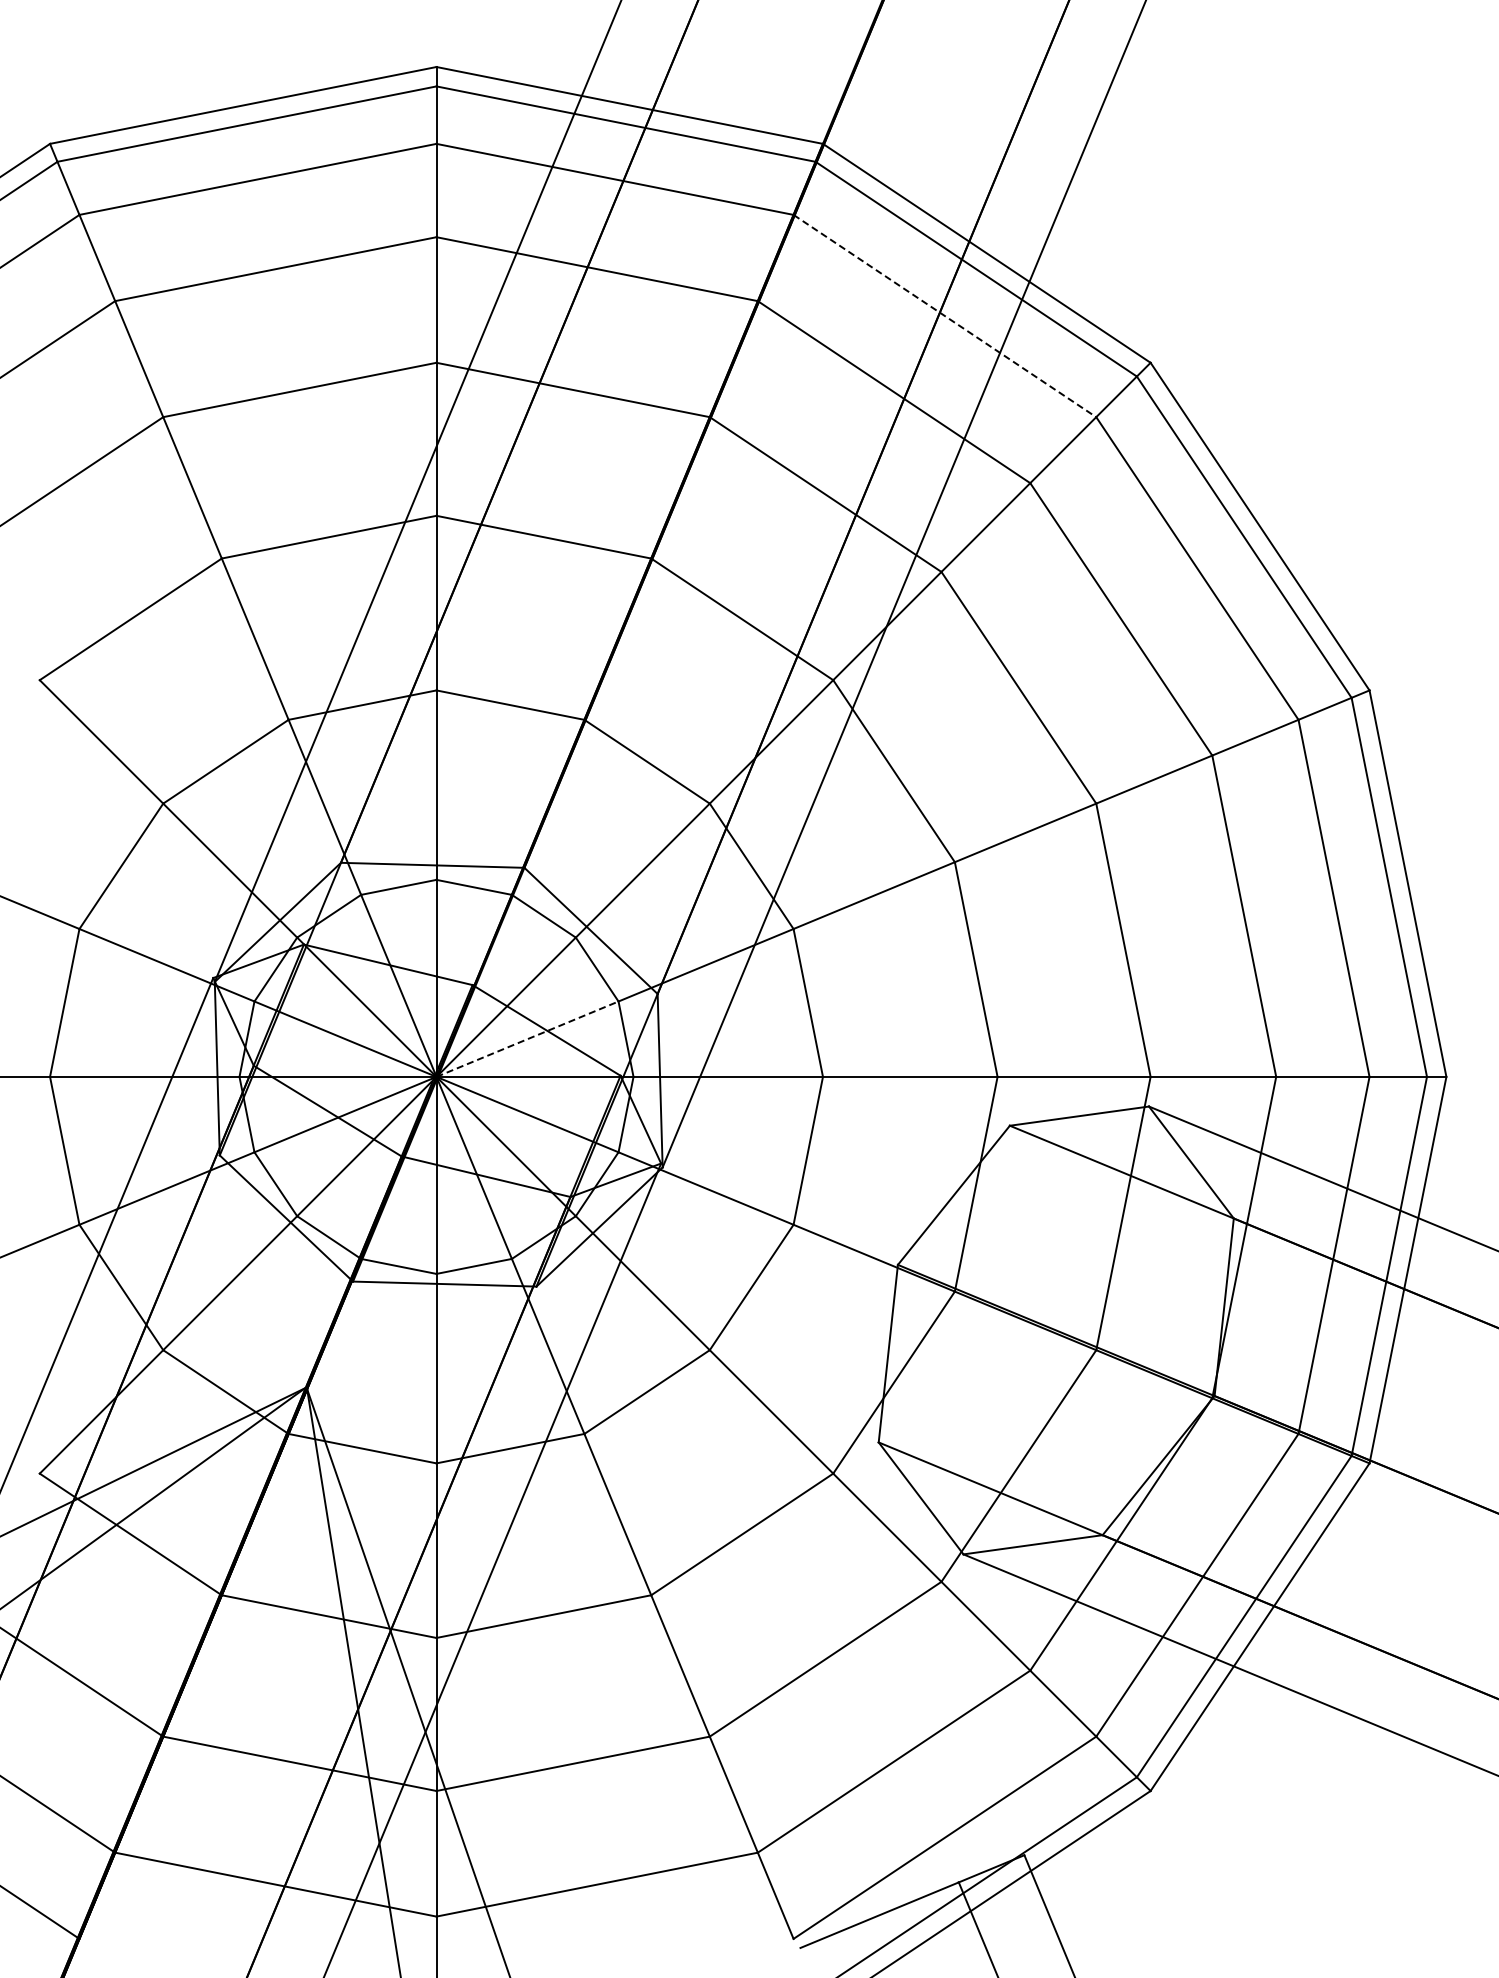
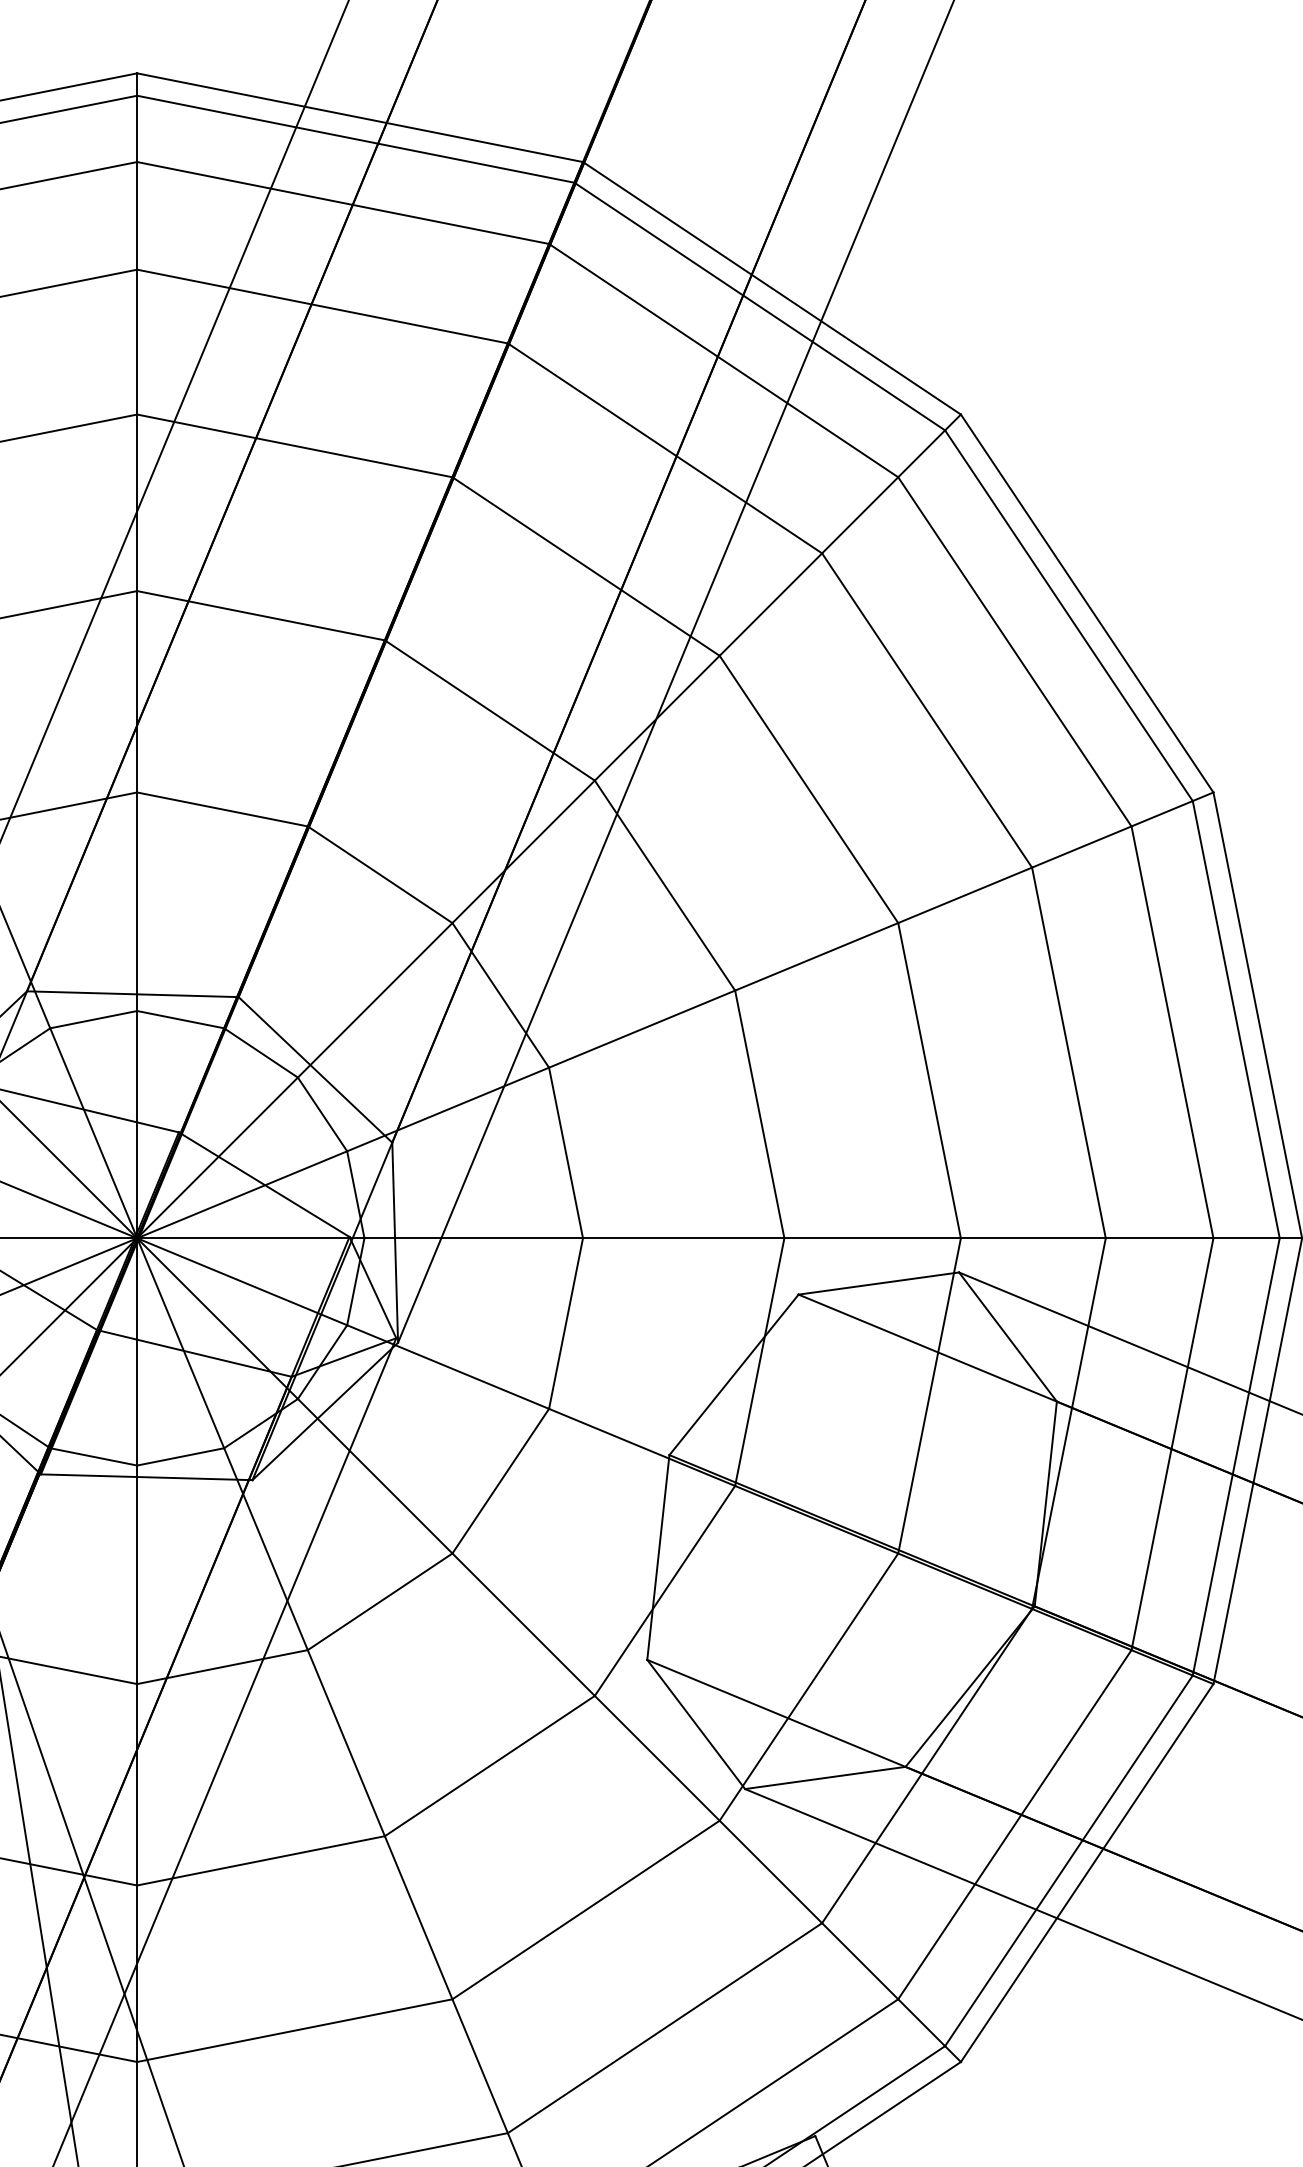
line: (945, 316) -> (724, 361), dashed -> solid
line: (527, 1039) -> (242, 1195), dashed -> solid

